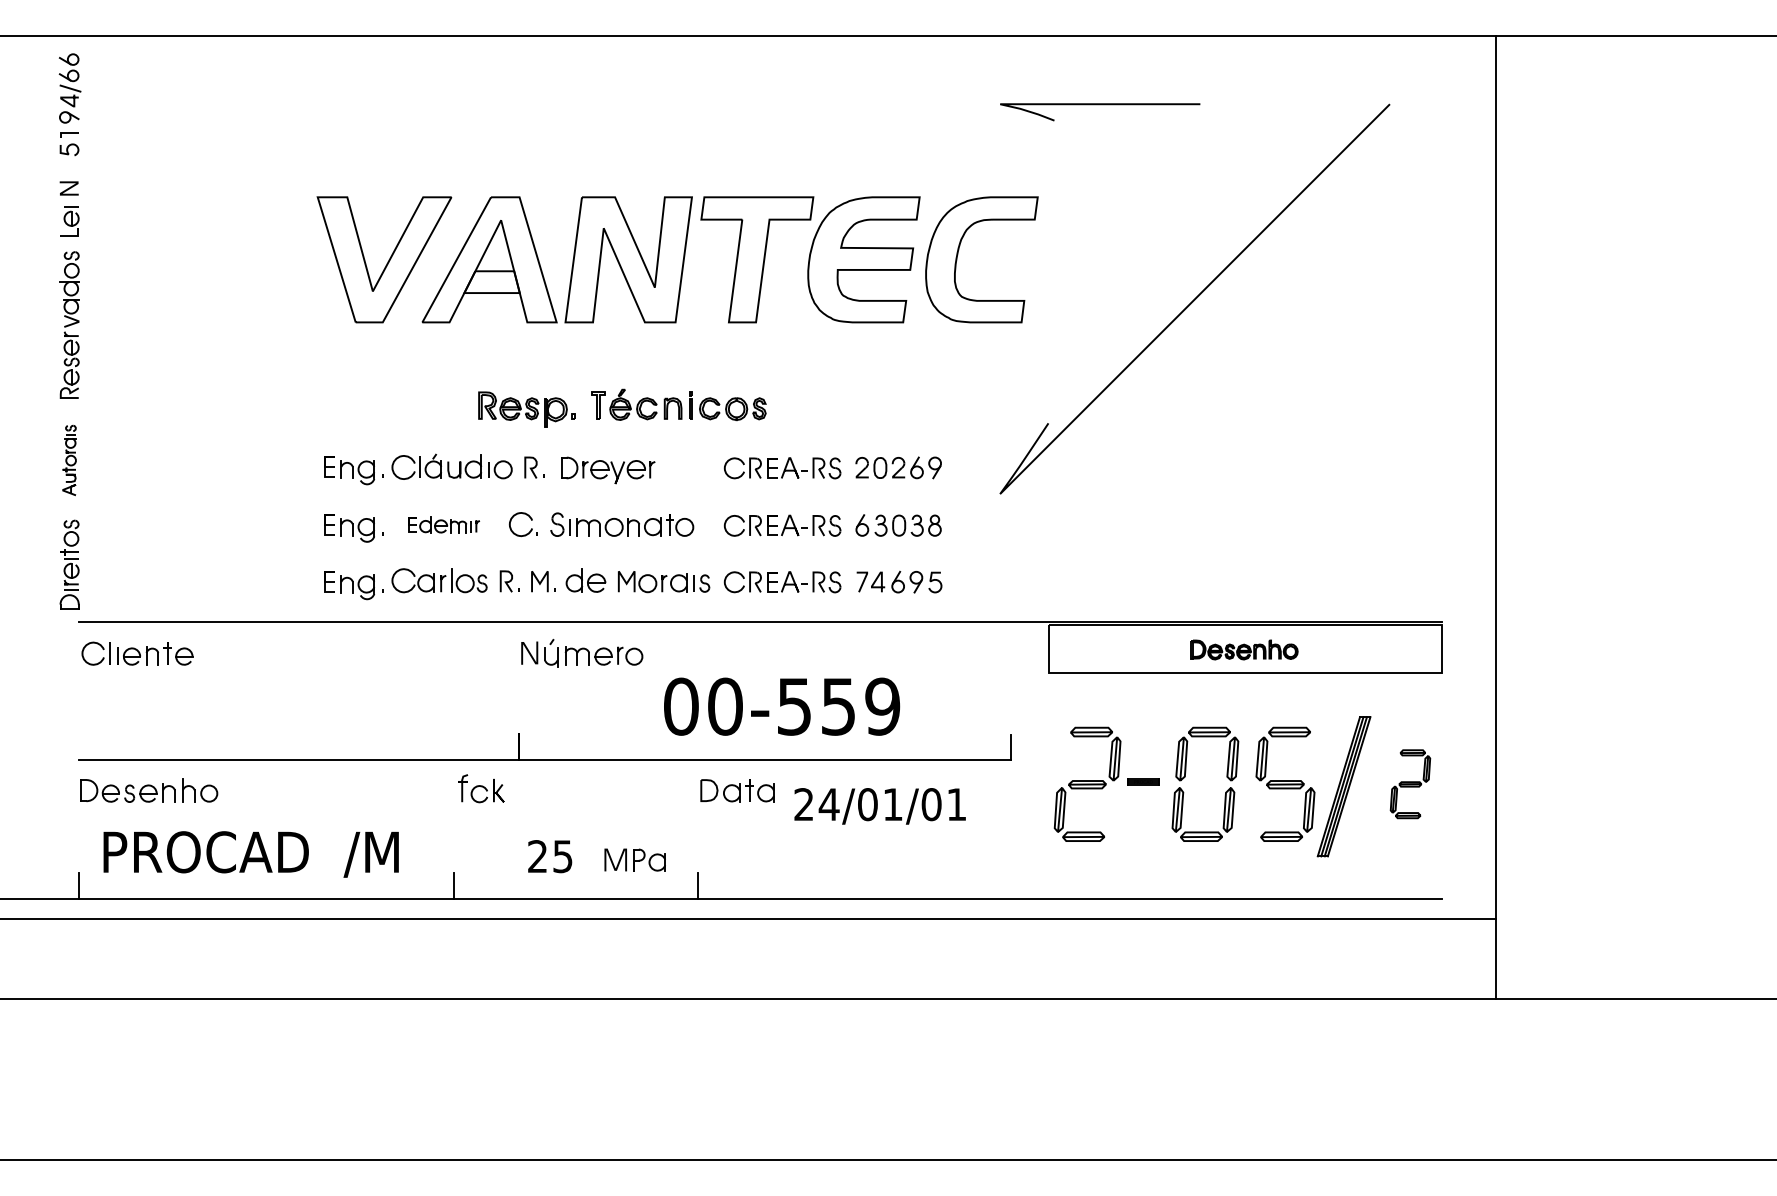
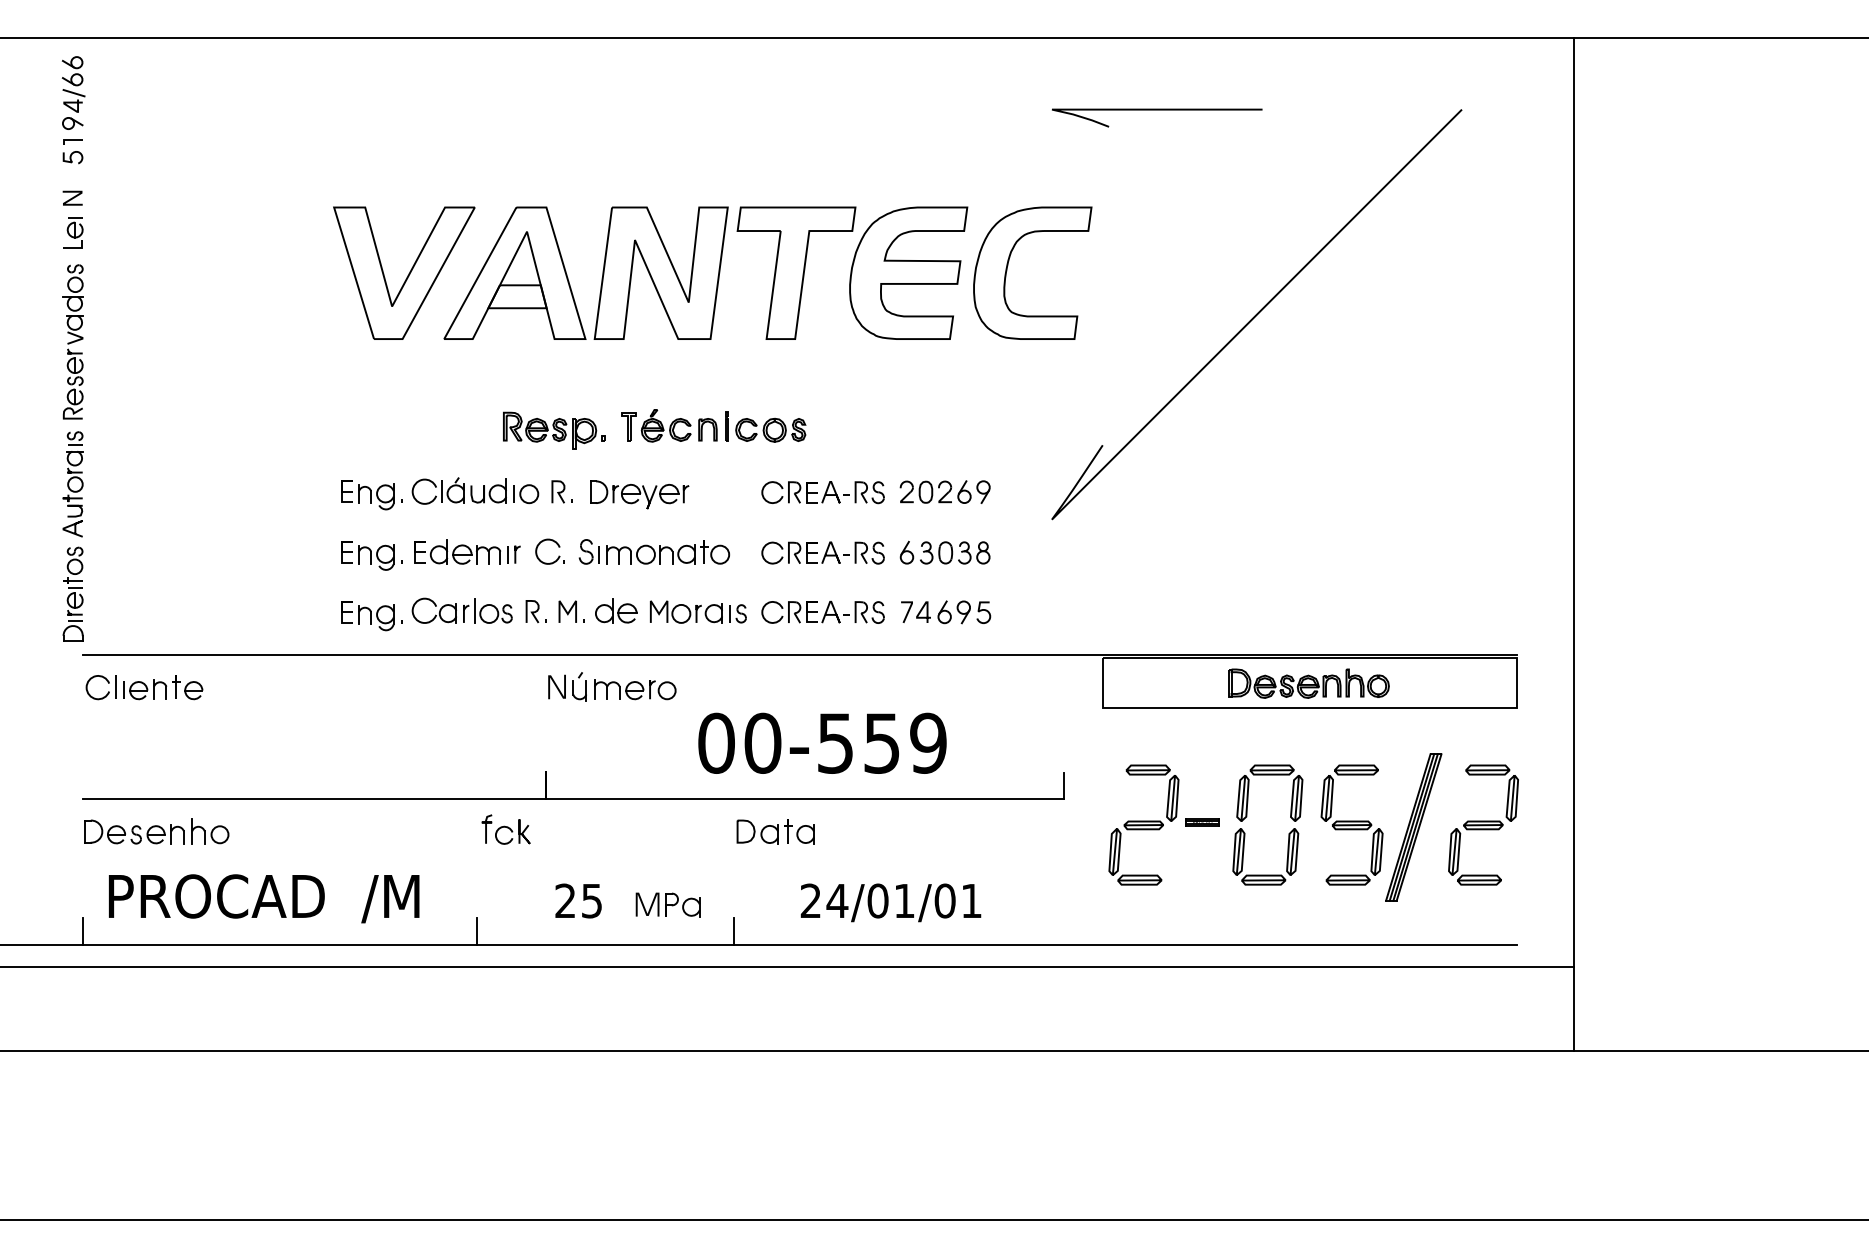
part: (69, 460) -> (72, 484), size x1.43
part: (444, 524) -> (467, 551), size x1.43
part: (1244, 649) -> (1308, 683), size x1.43
part: (1410, 783) -> (1483, 824), size x1.67
text: (879, 806) -> (890, 903), moved

